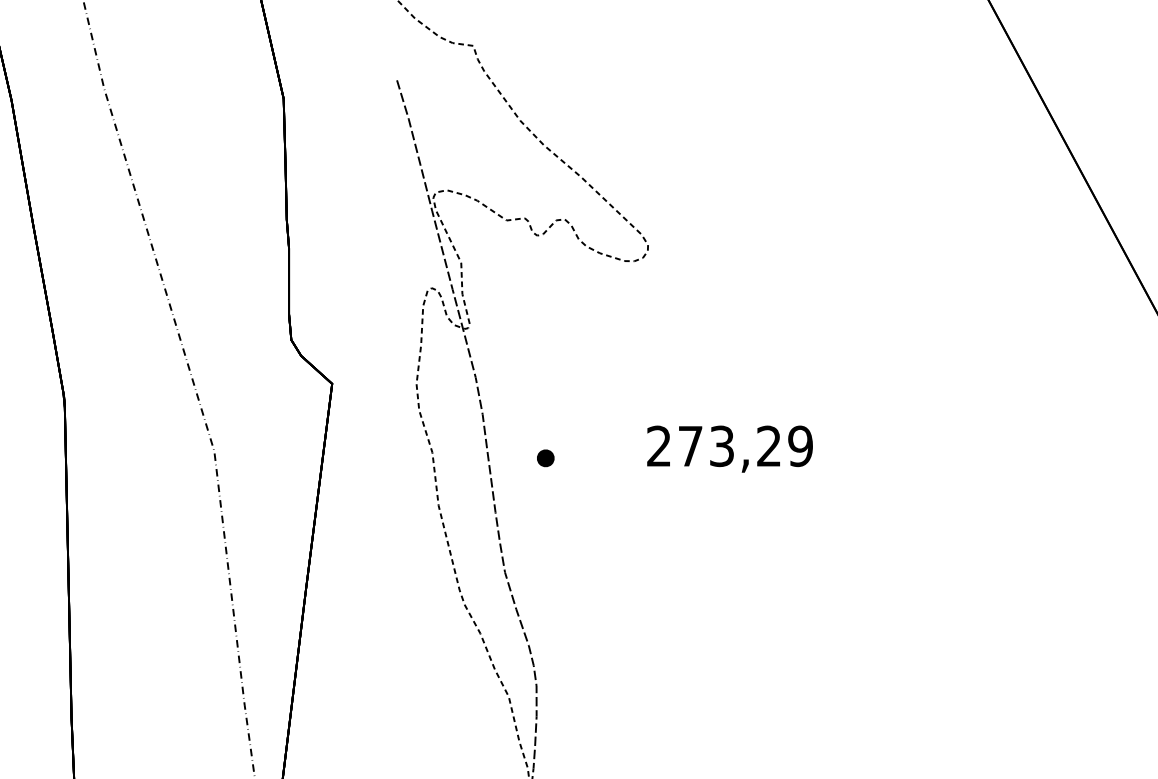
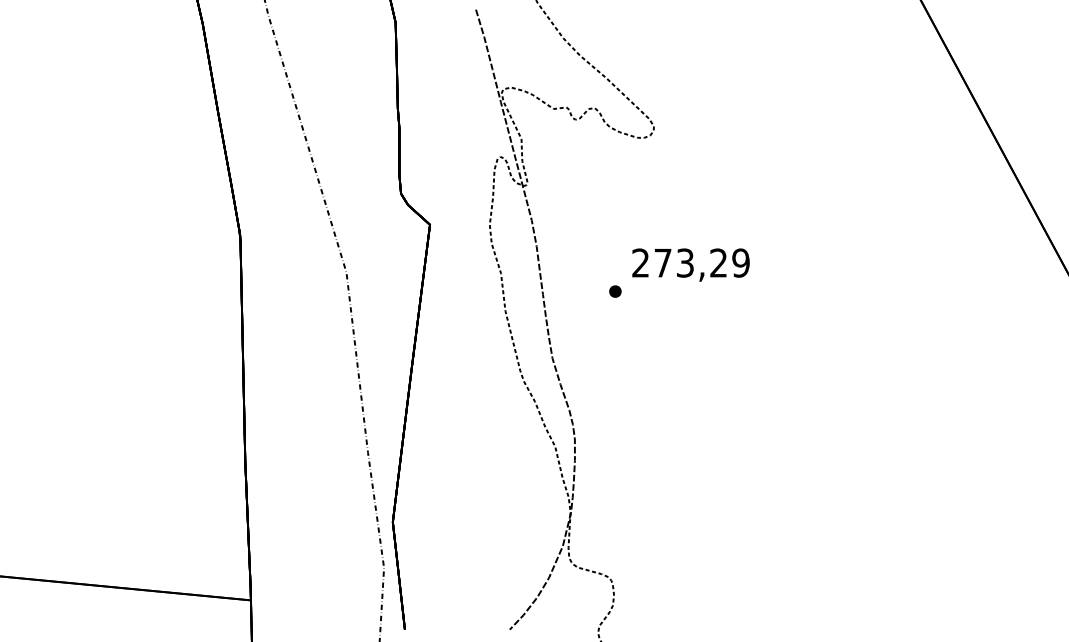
text: (729, 448) -> (690, 264), moved
part: (545, 458) -> (615, 291), moved

